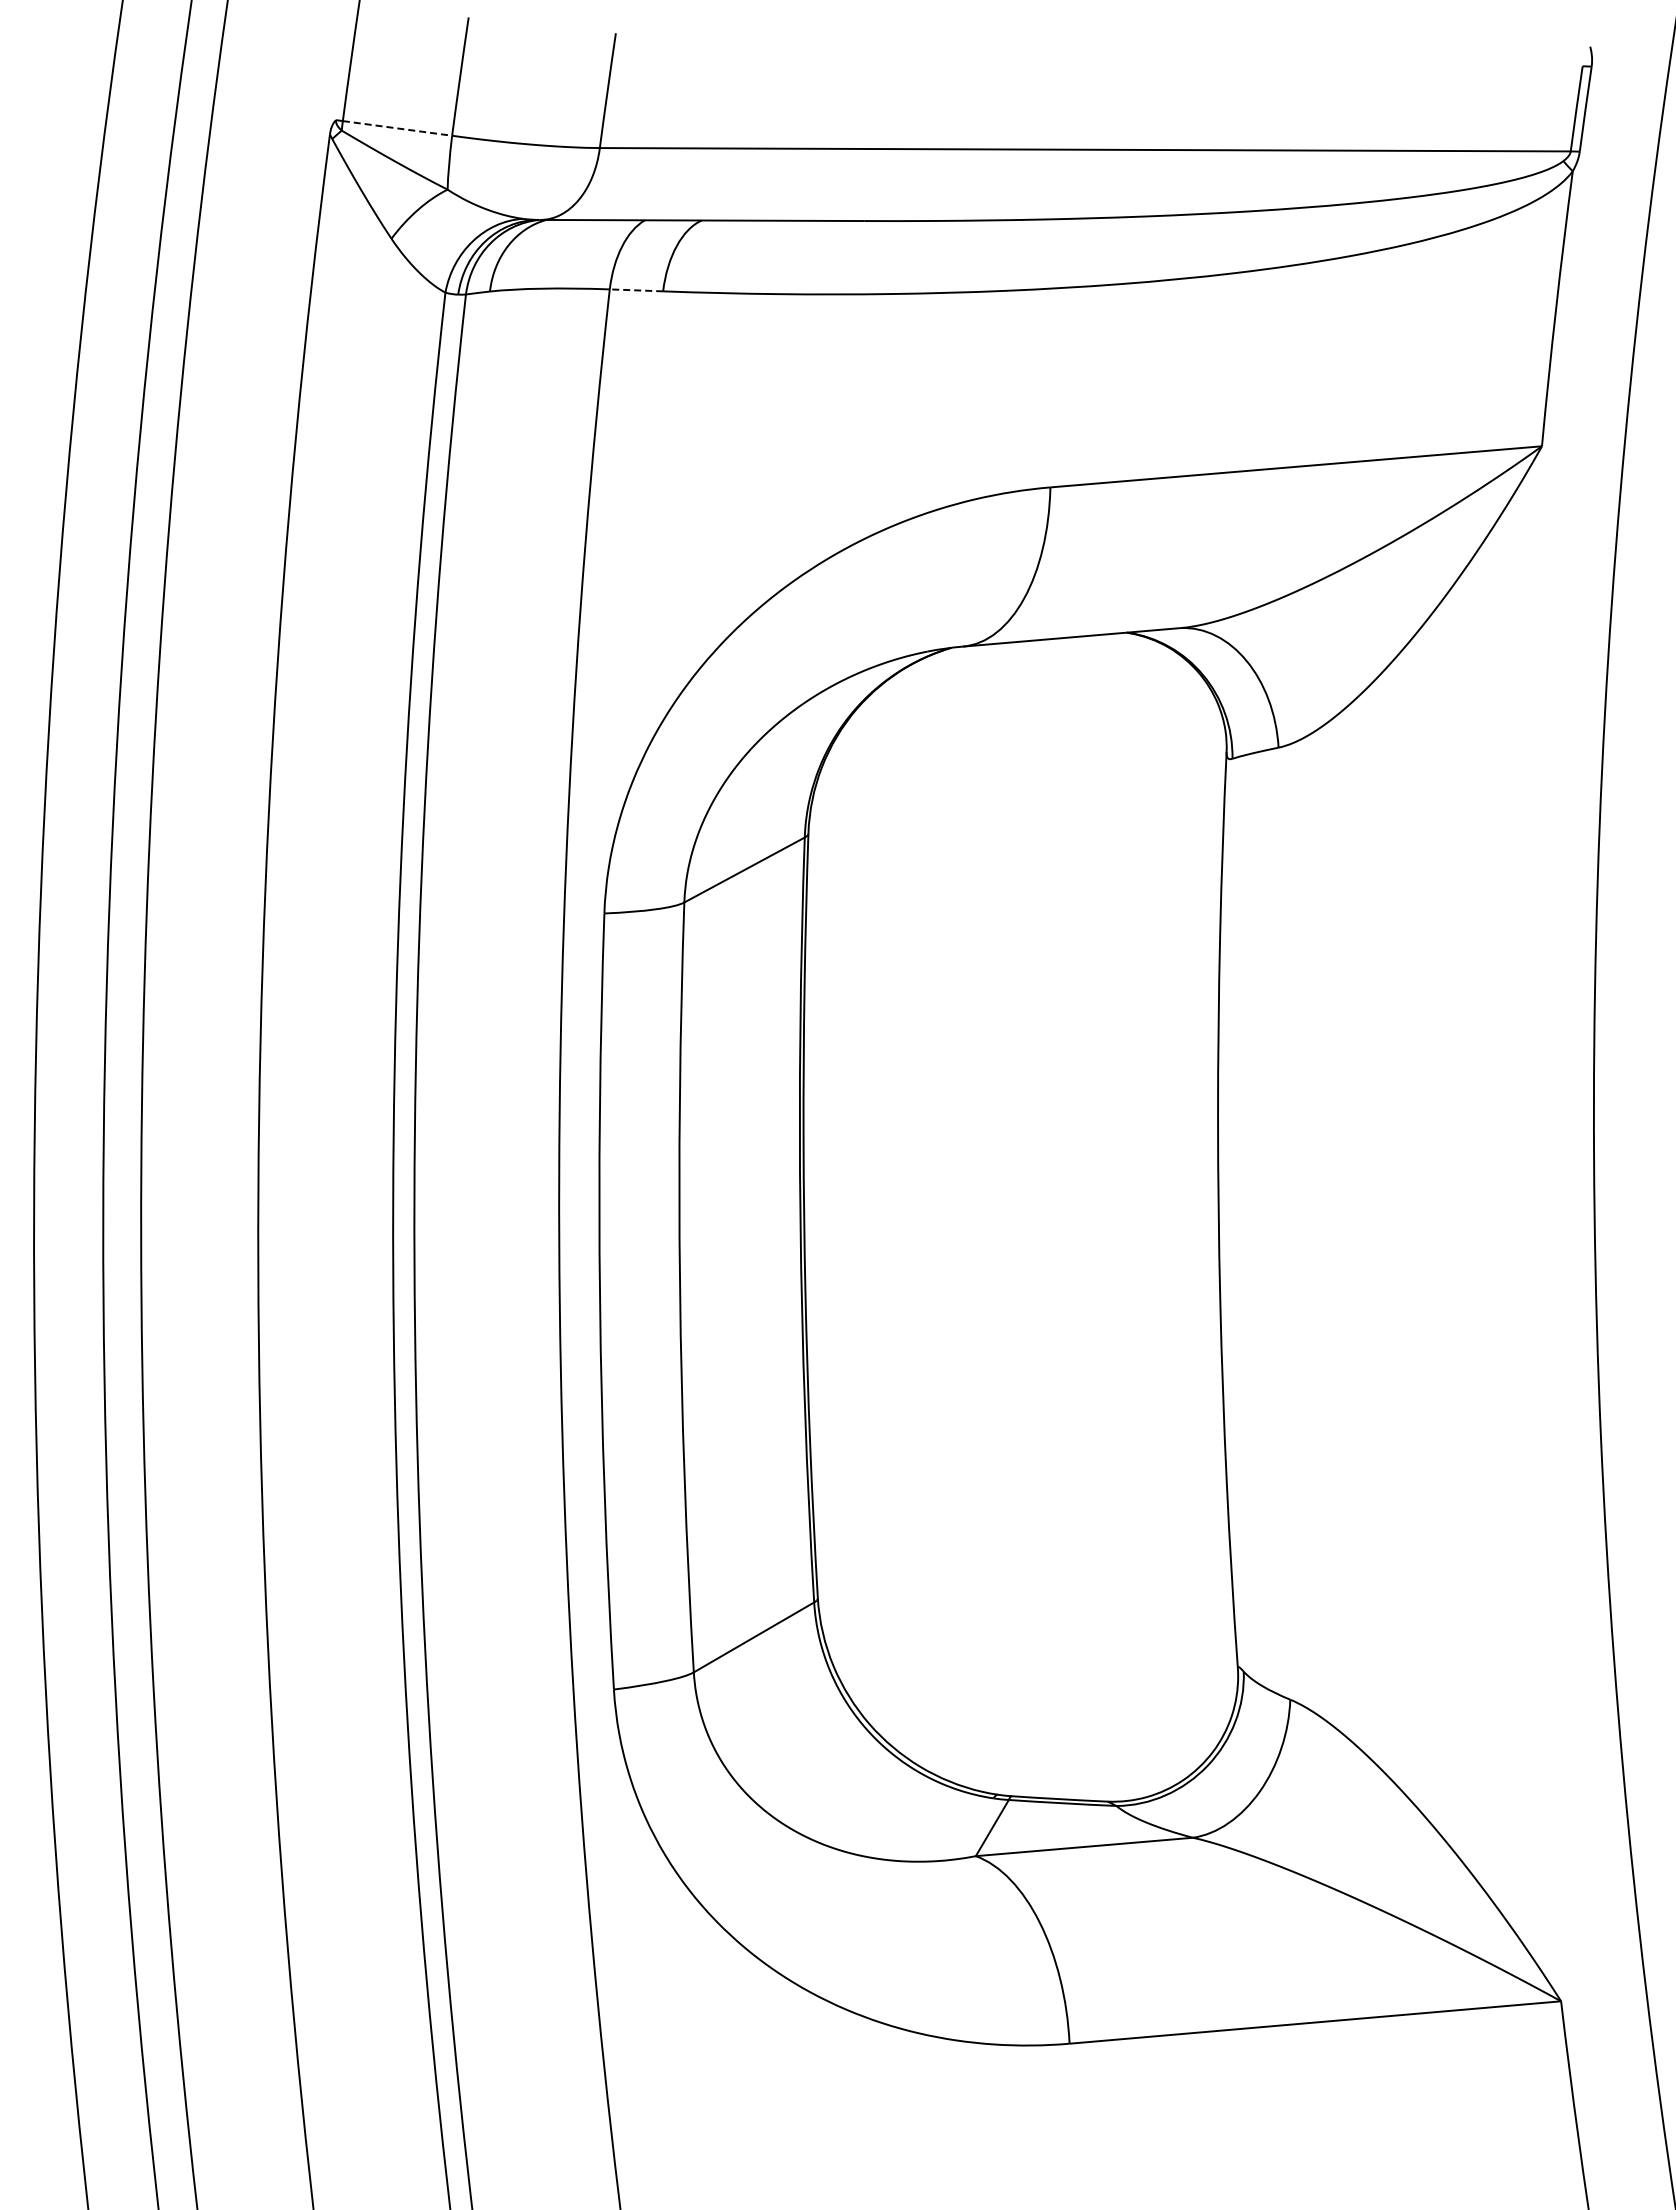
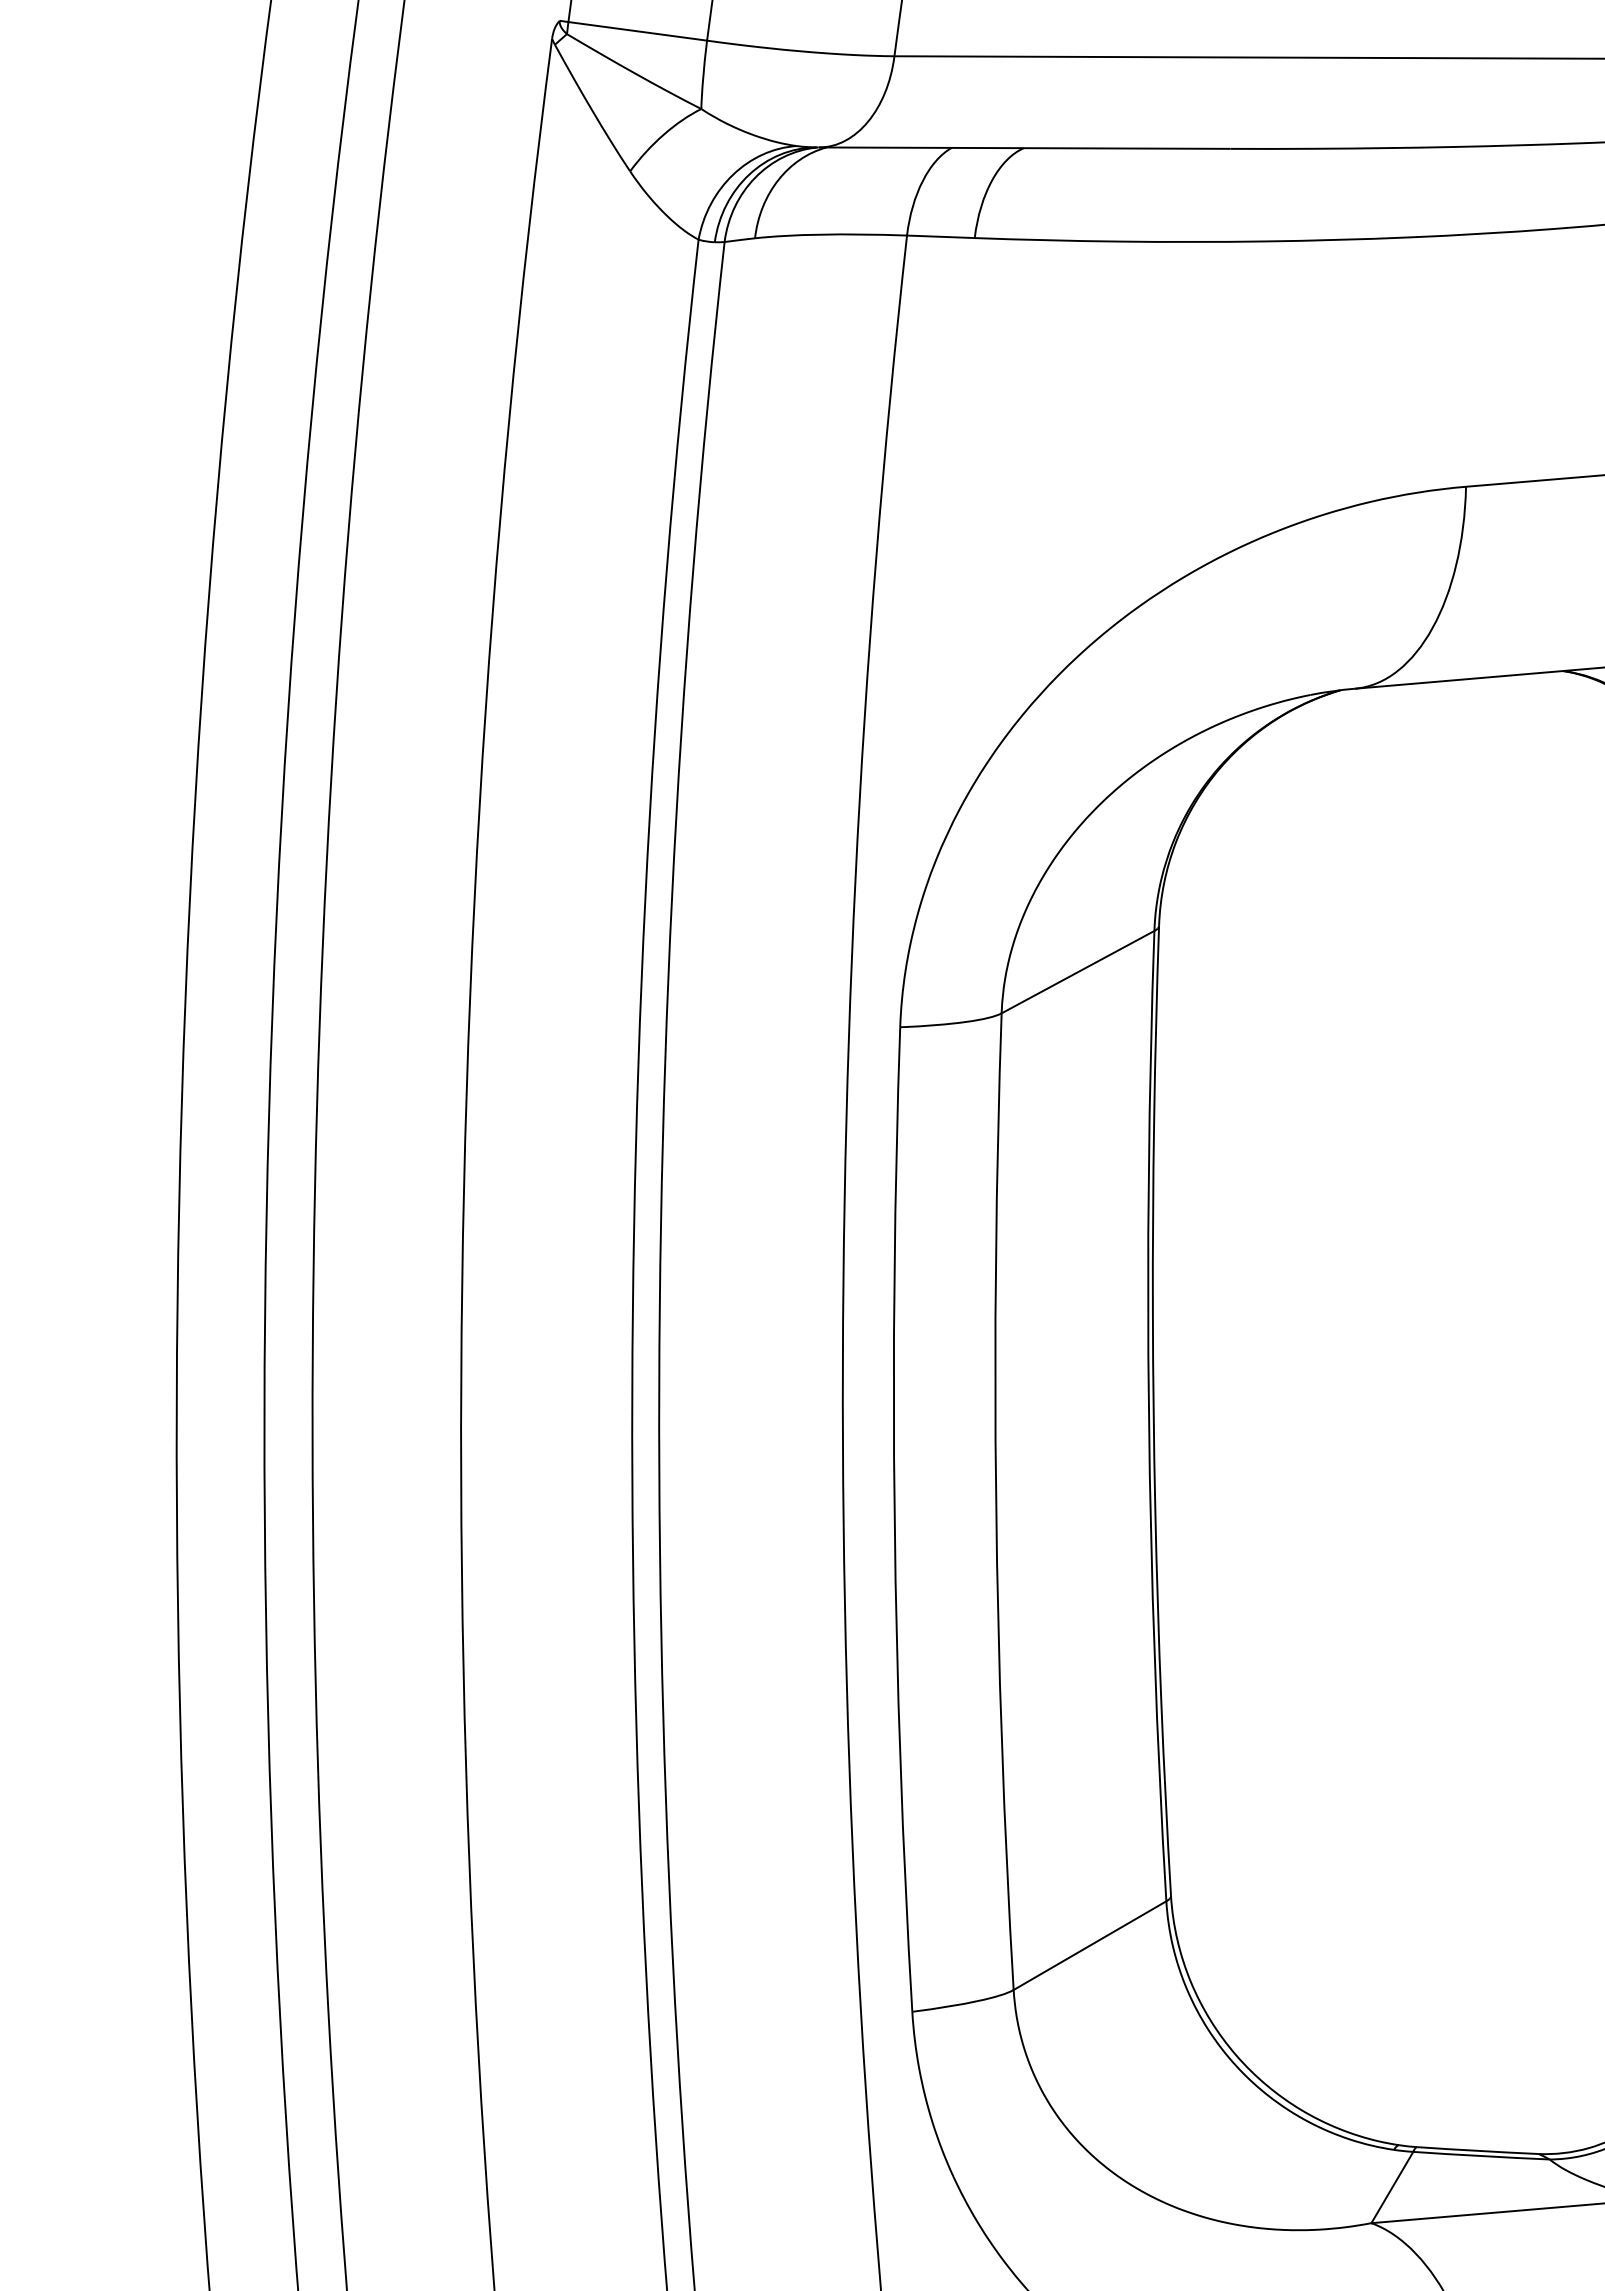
line: (397, 128) -> (637, 31), dashed -> solid
line: (636, 290) -> (940, 236), dashed -> solid

